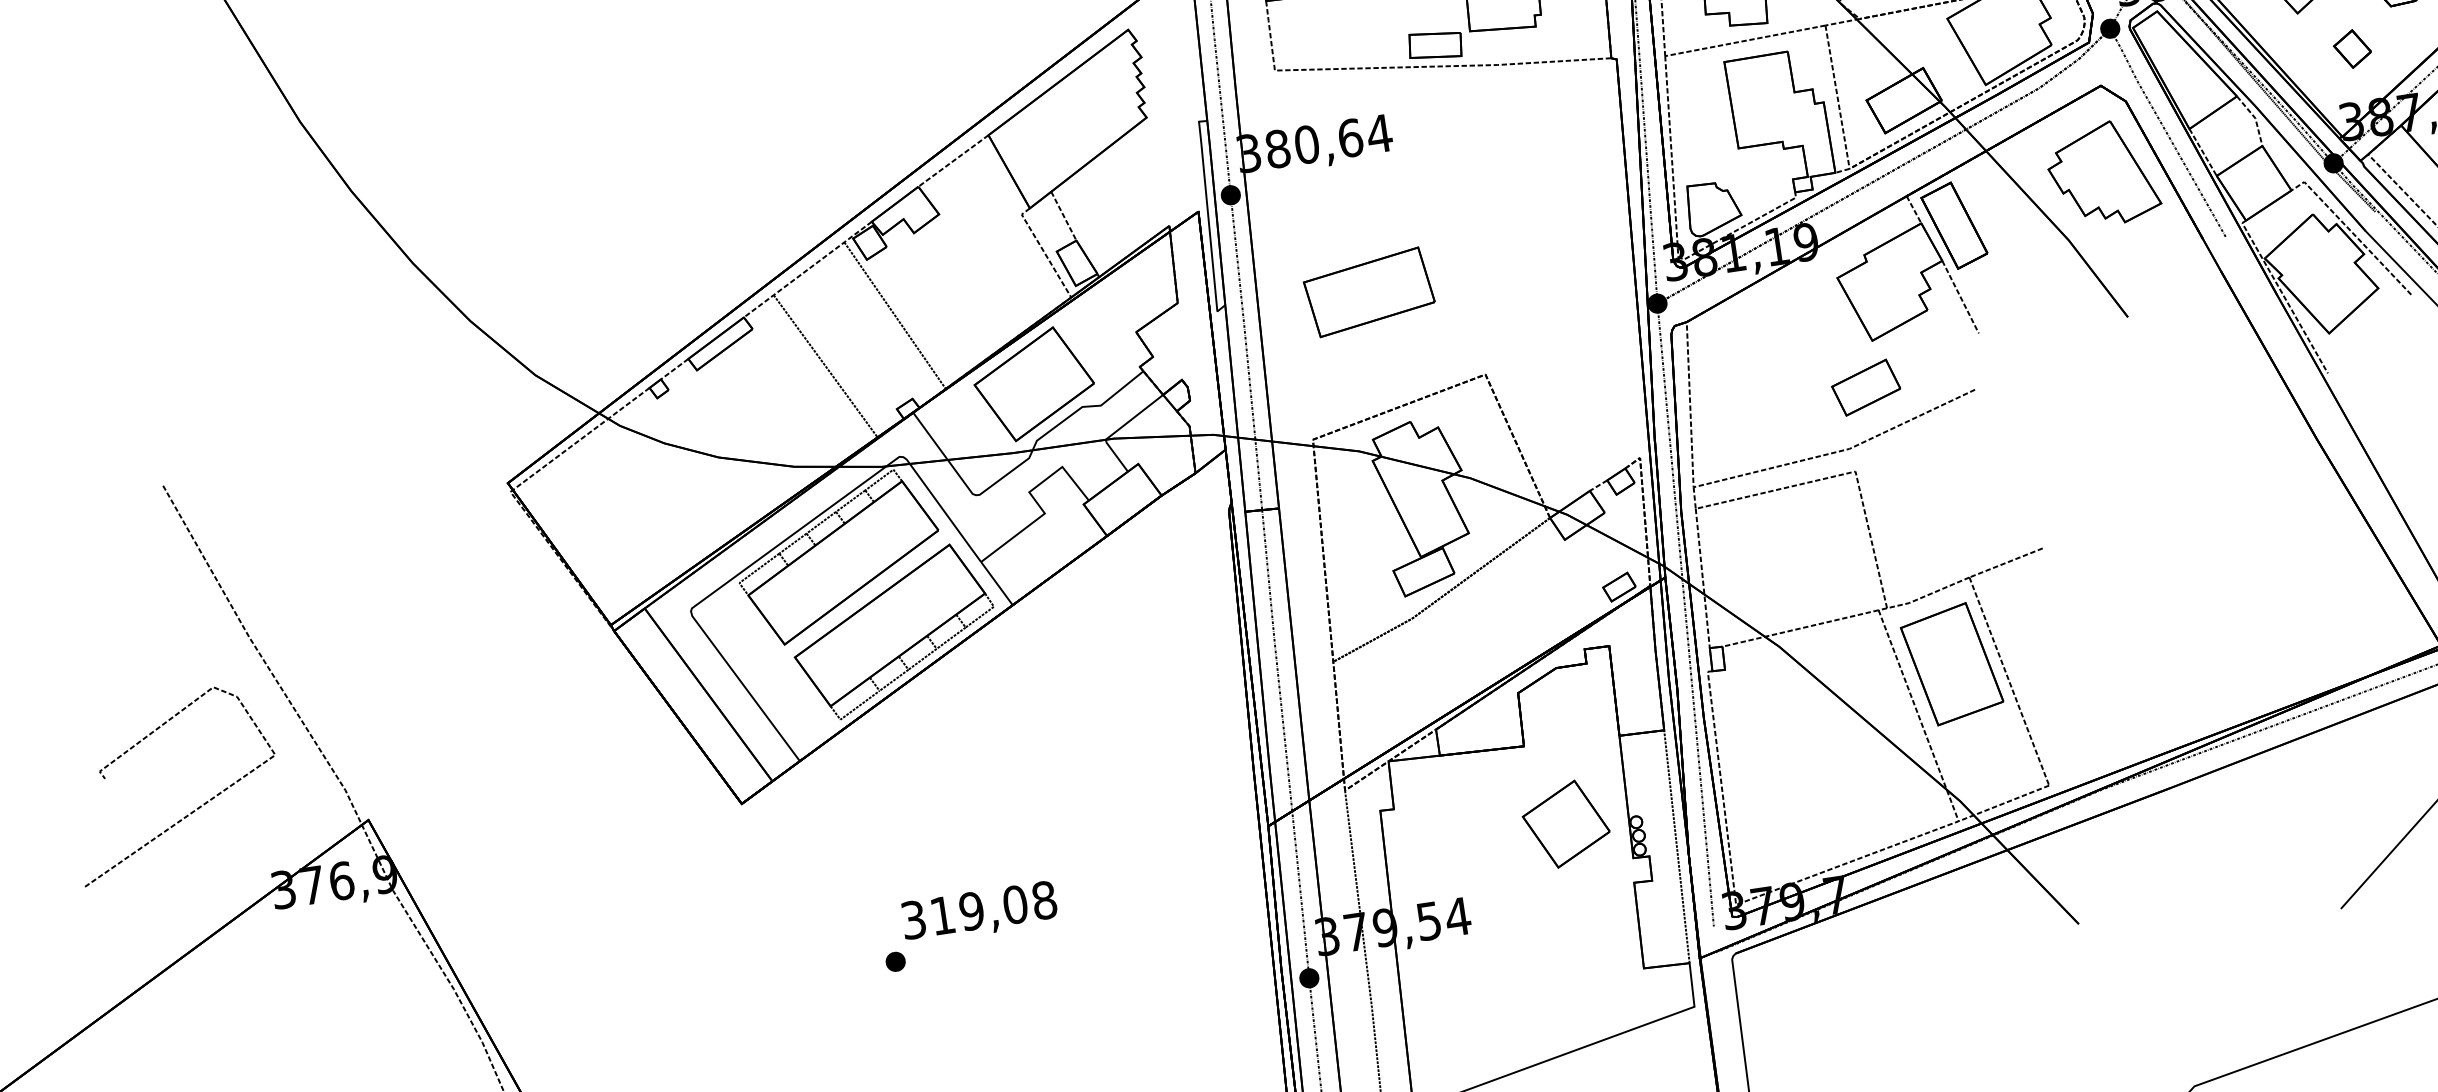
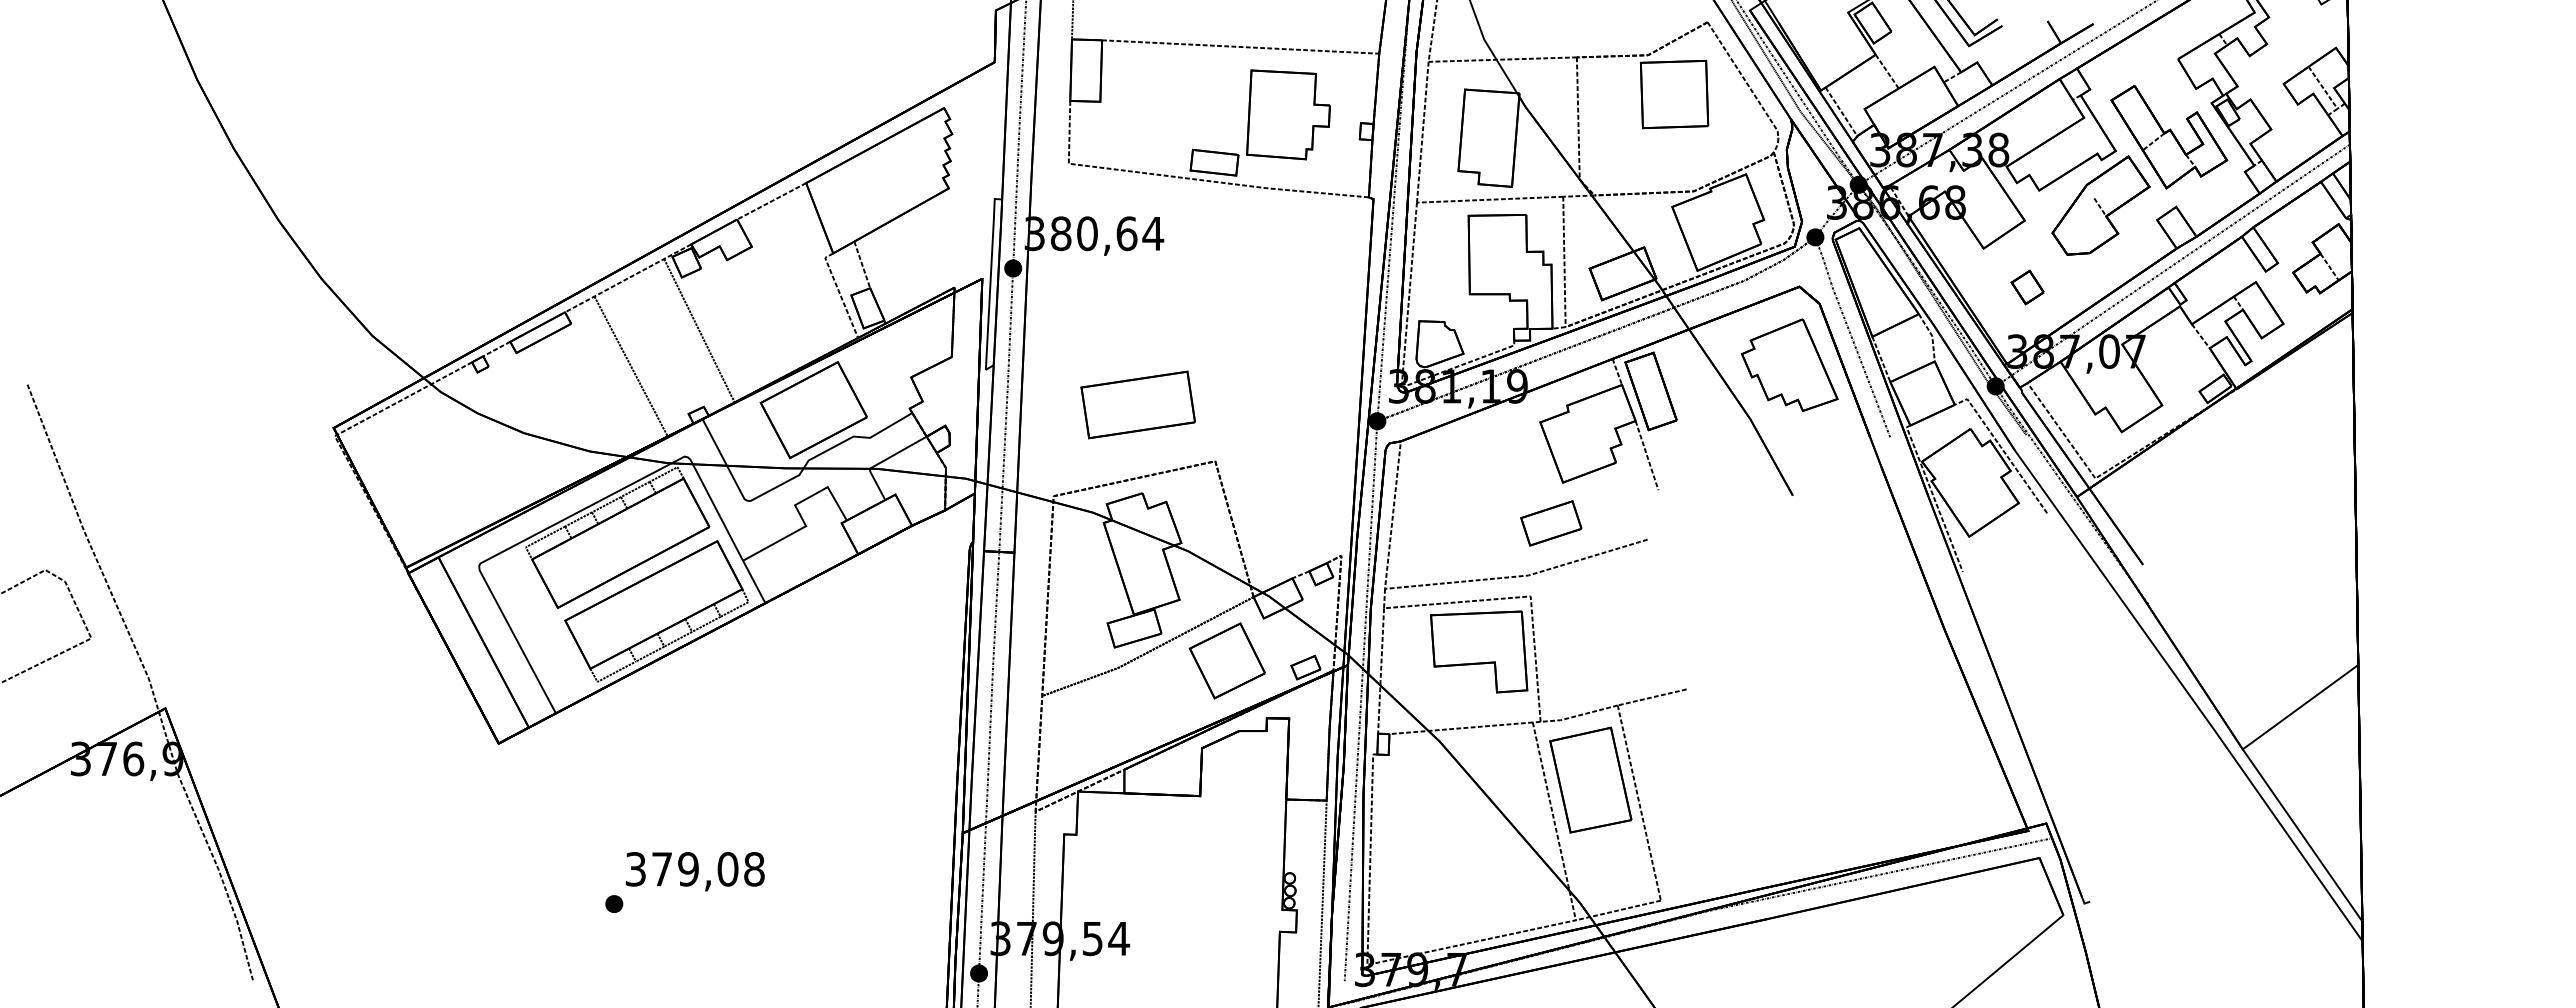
part: (1368, 291) -> (1137, 404), moved
part: (1808, 540) -> (1479, 651), added
part: (1565, 823) -> (1226, 660), moved
text: (942, 915) -> (661, 869), 319,08 -> 379,08

